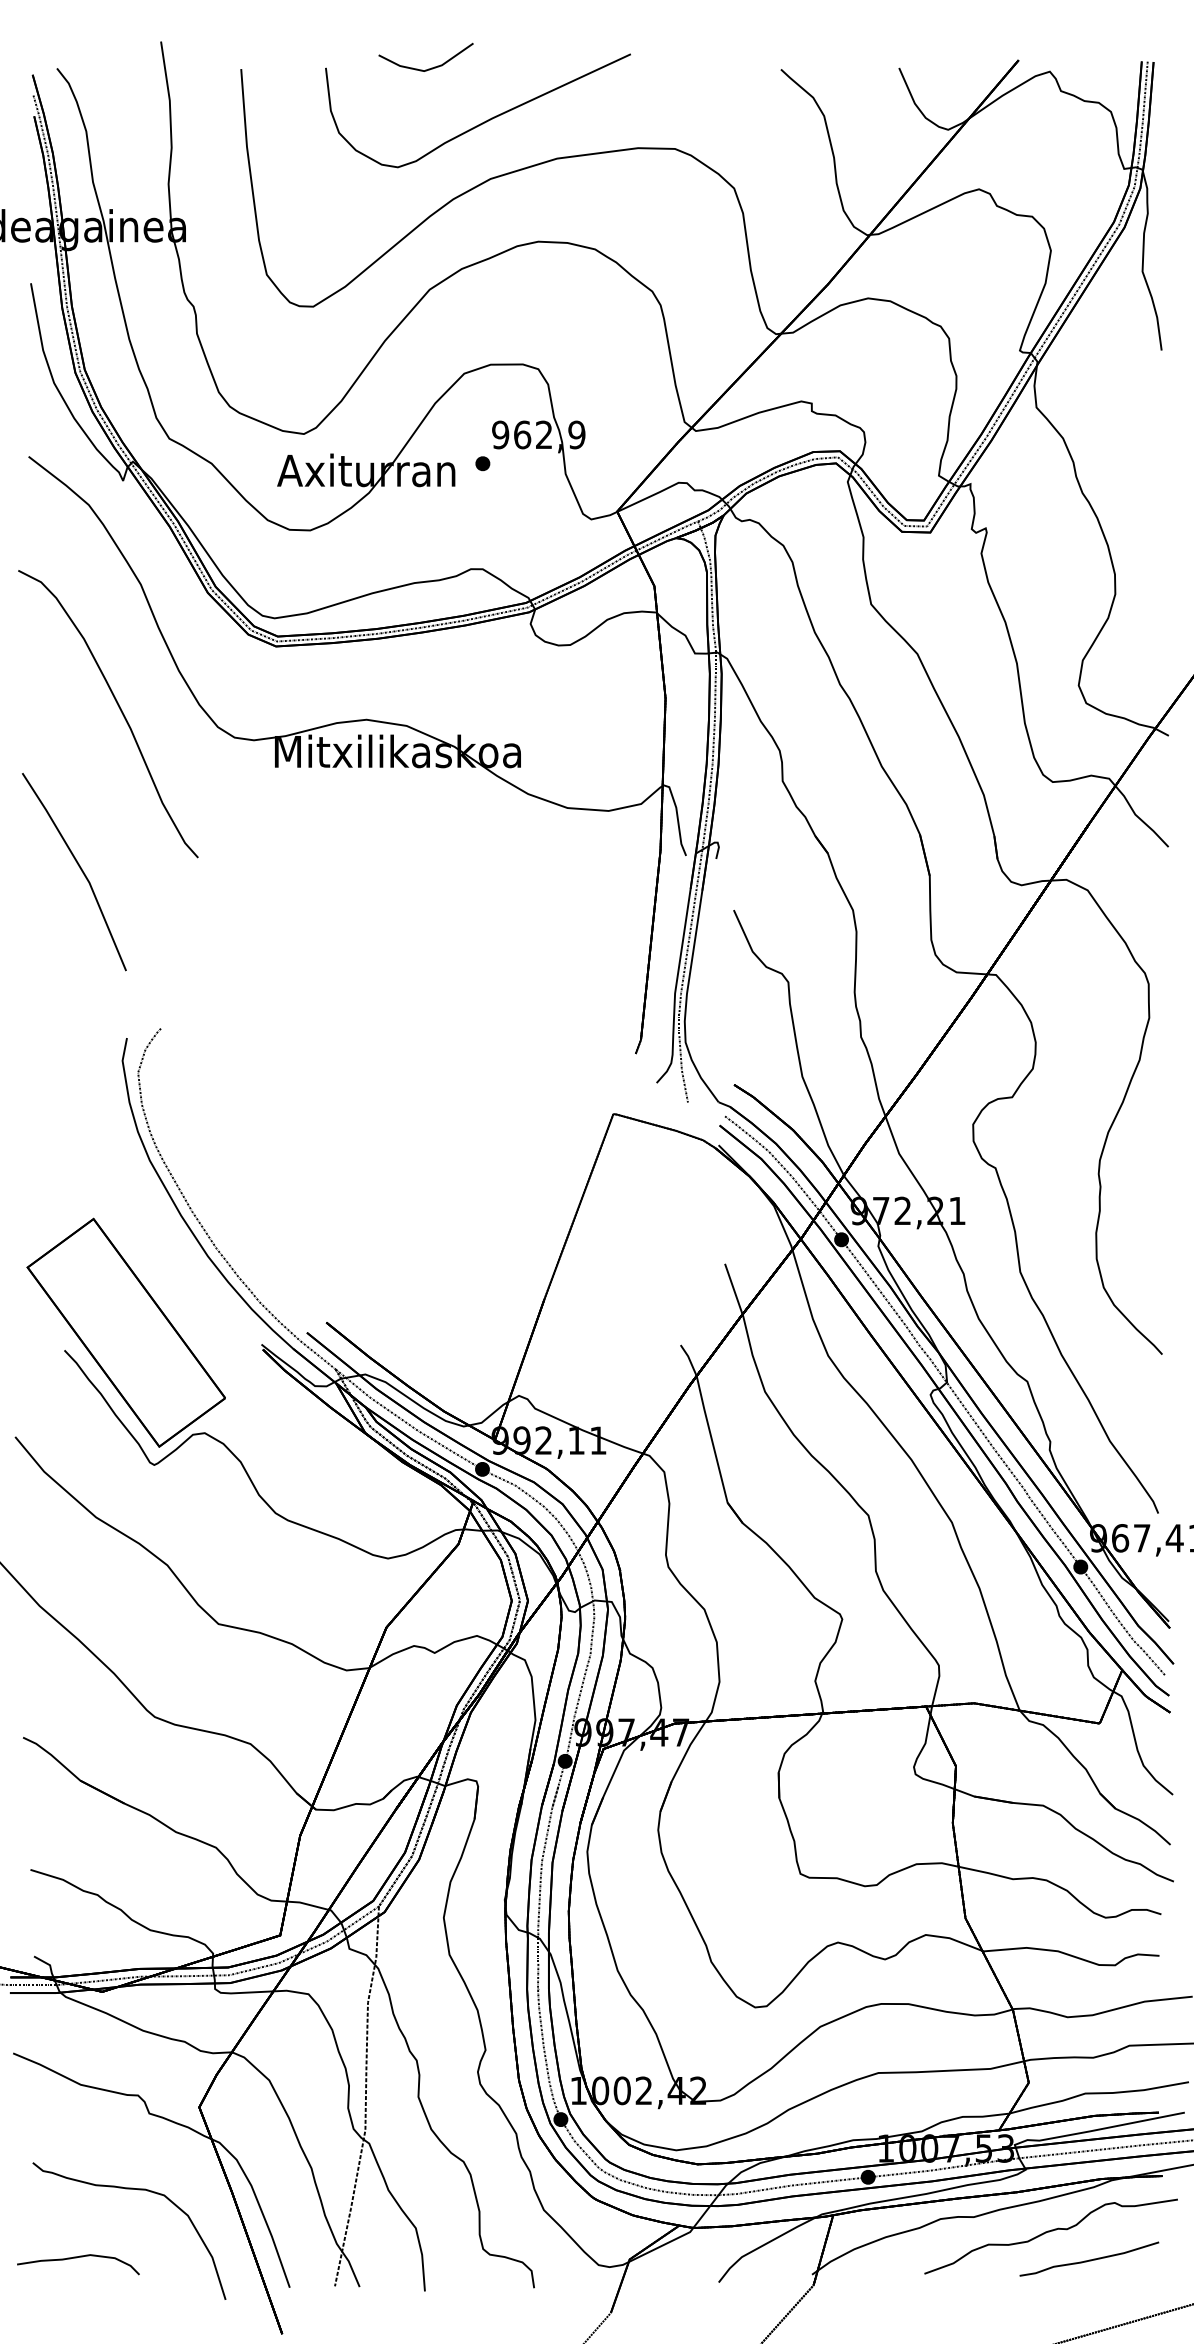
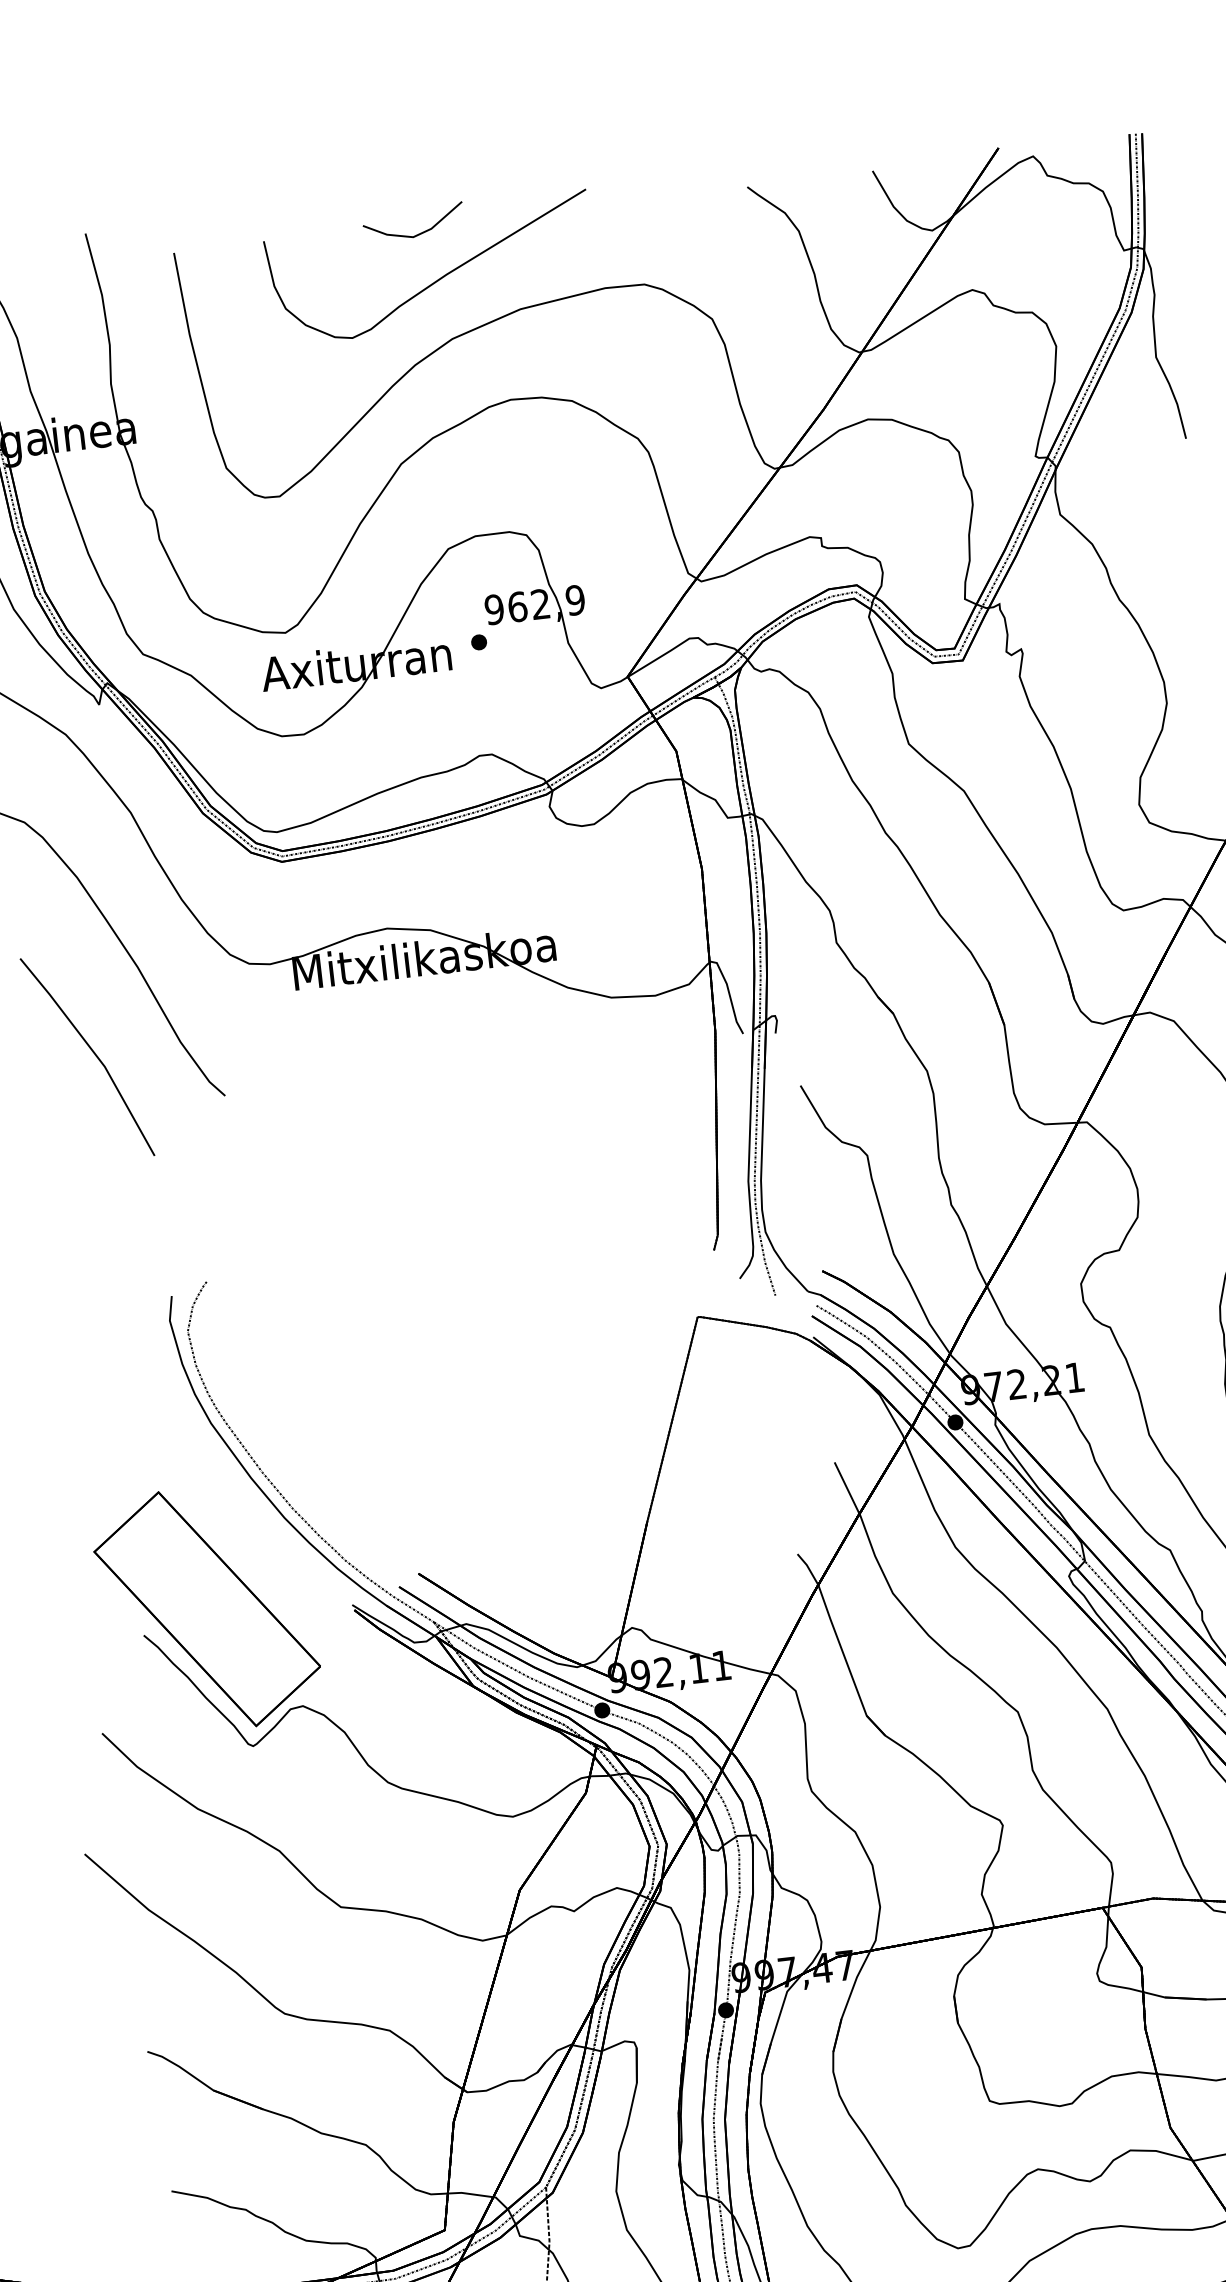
line: (428, 68) -> (417, 233), moved
line: (79, 868) -> (92, 1052), moved

